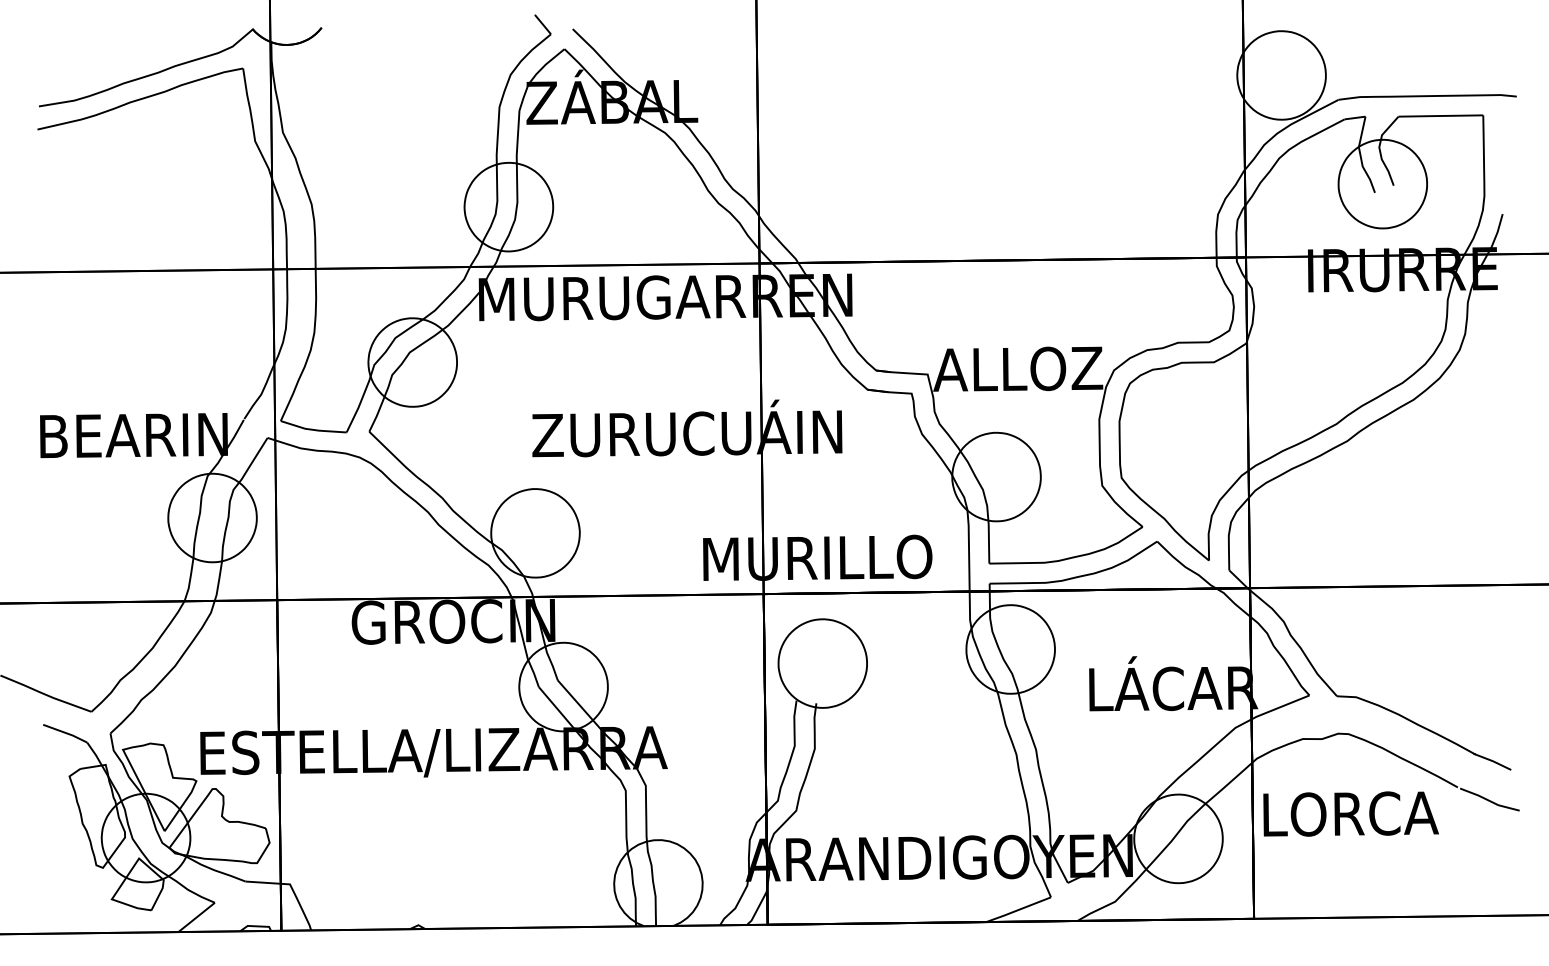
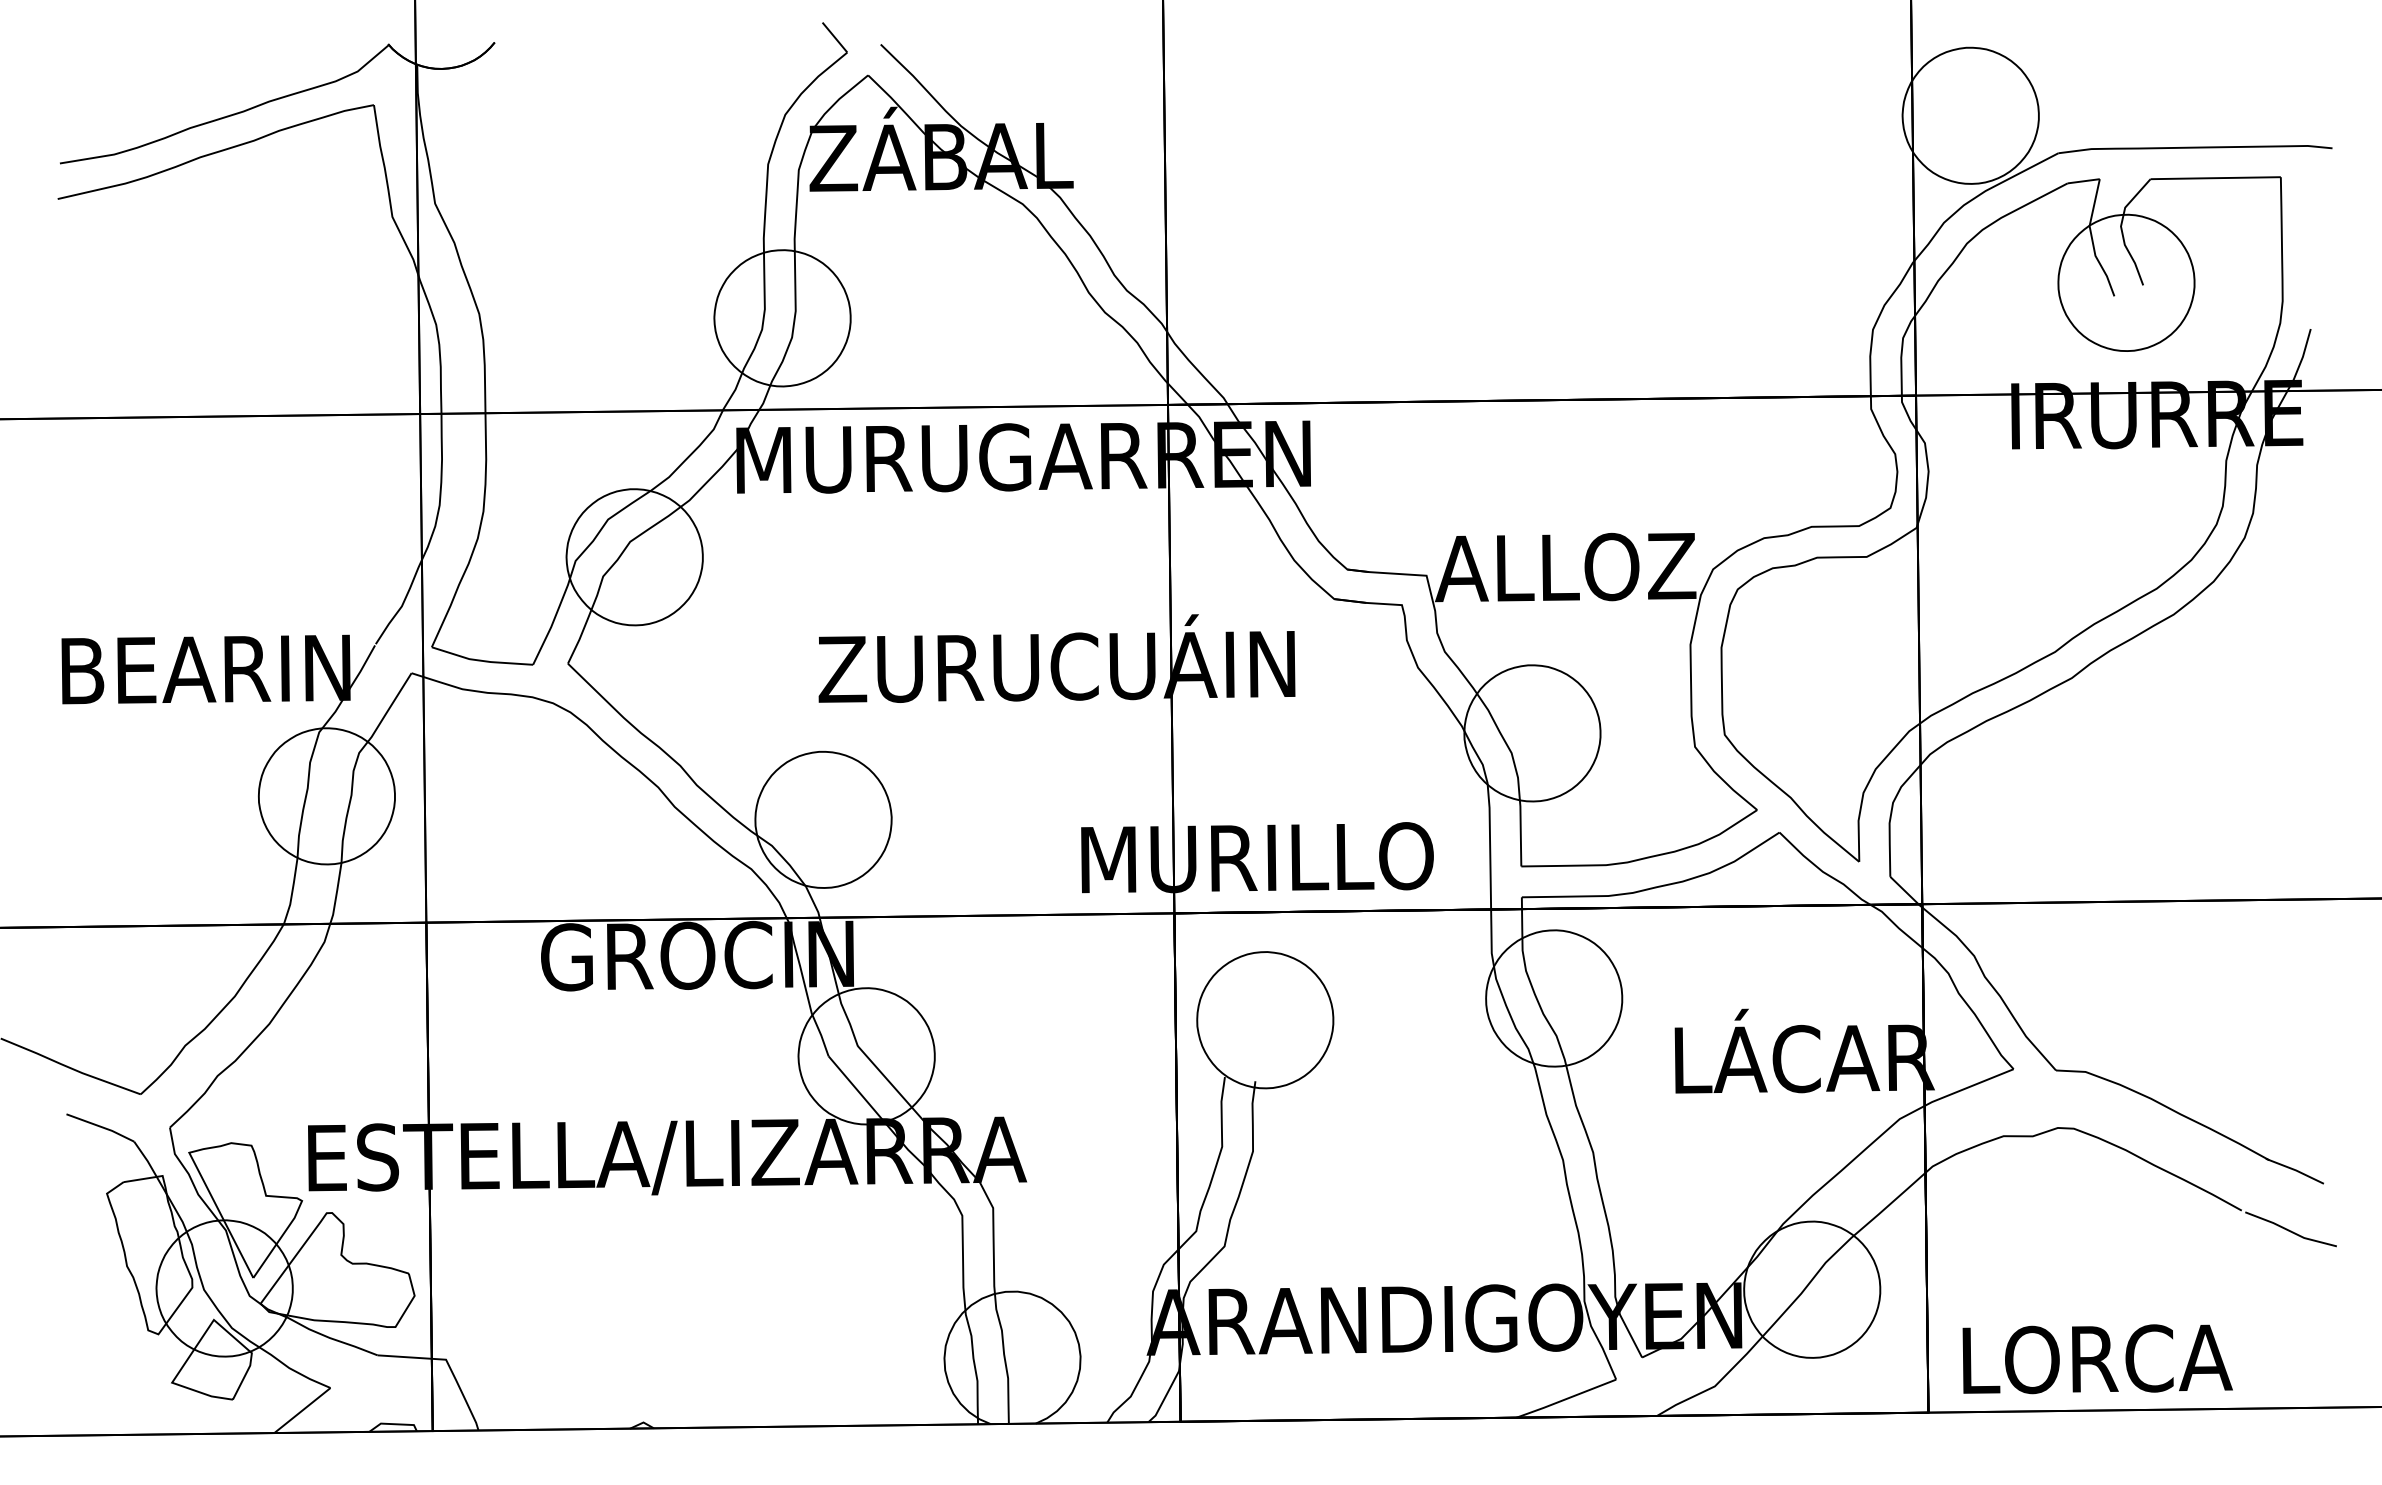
text: (1350, 813) -> (2096, 1358), moved

